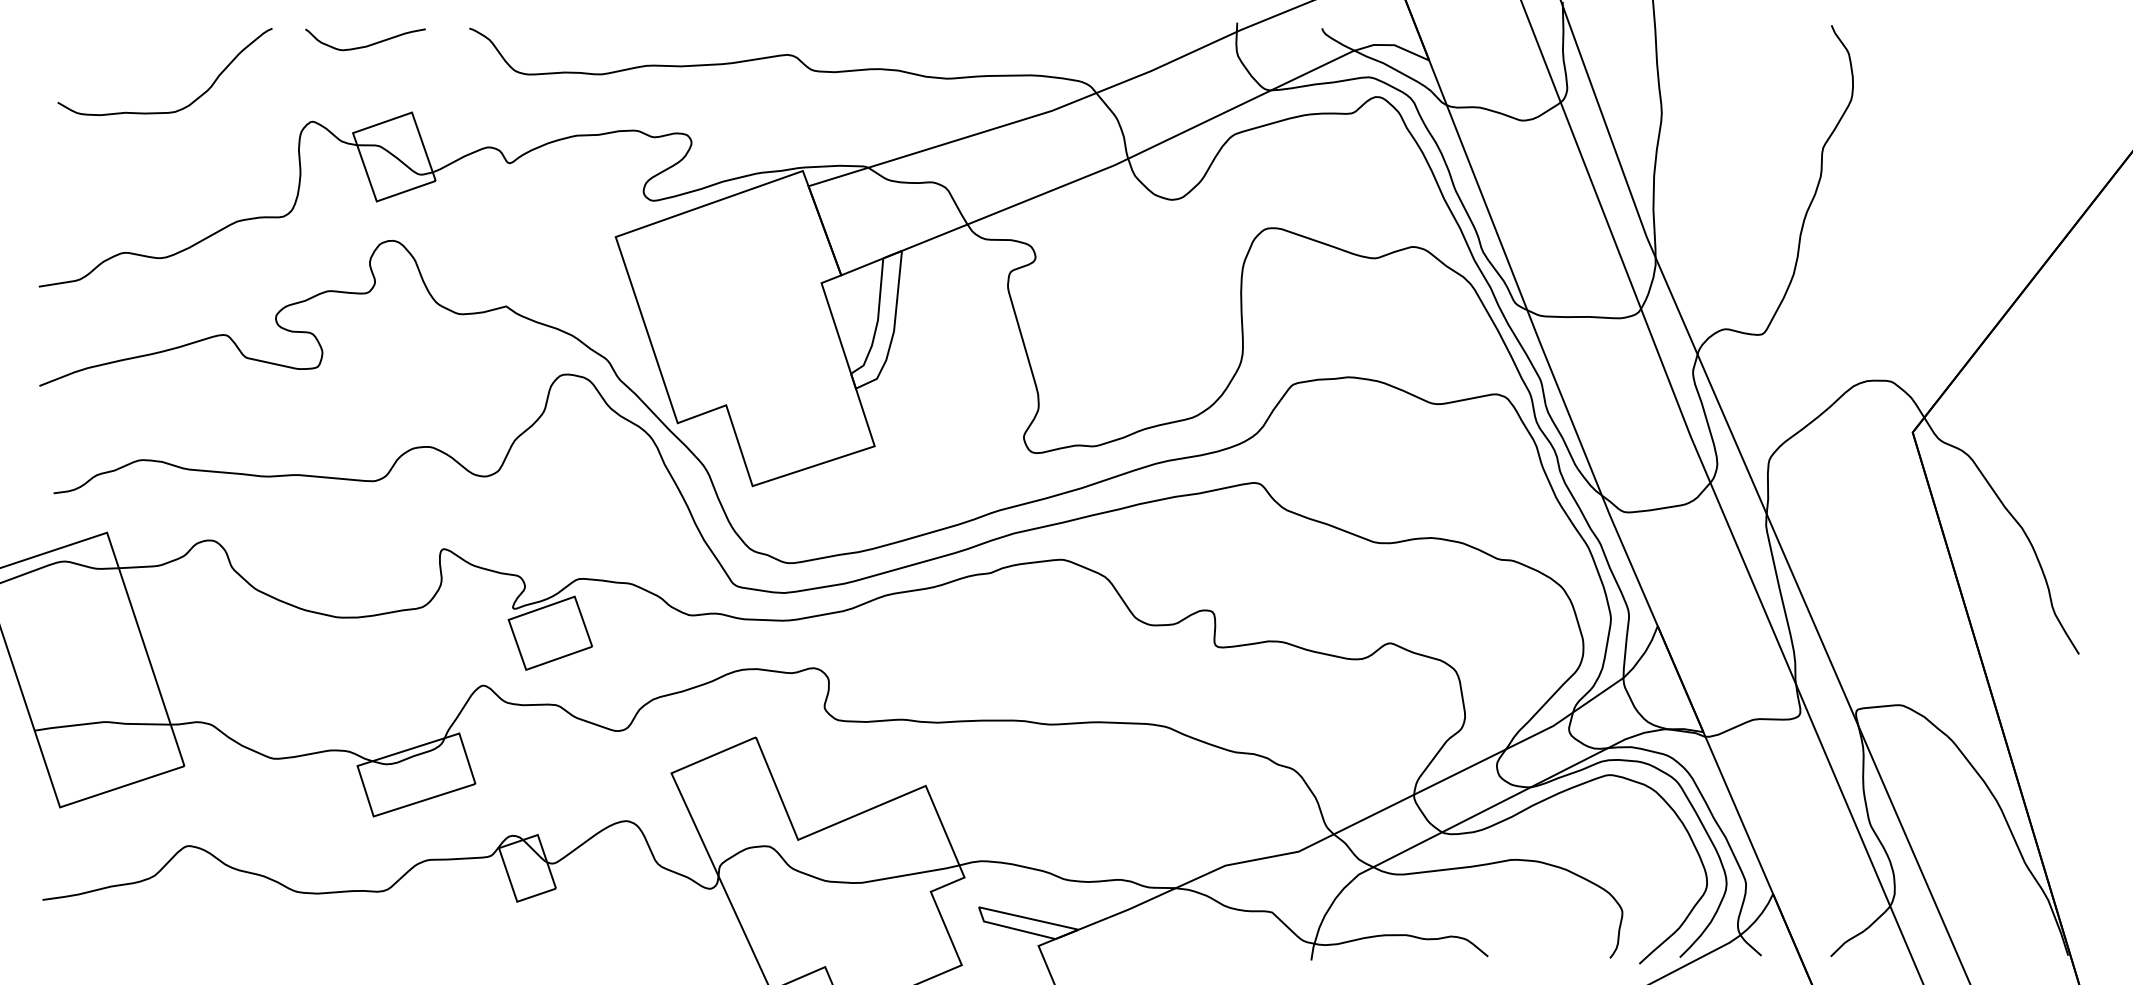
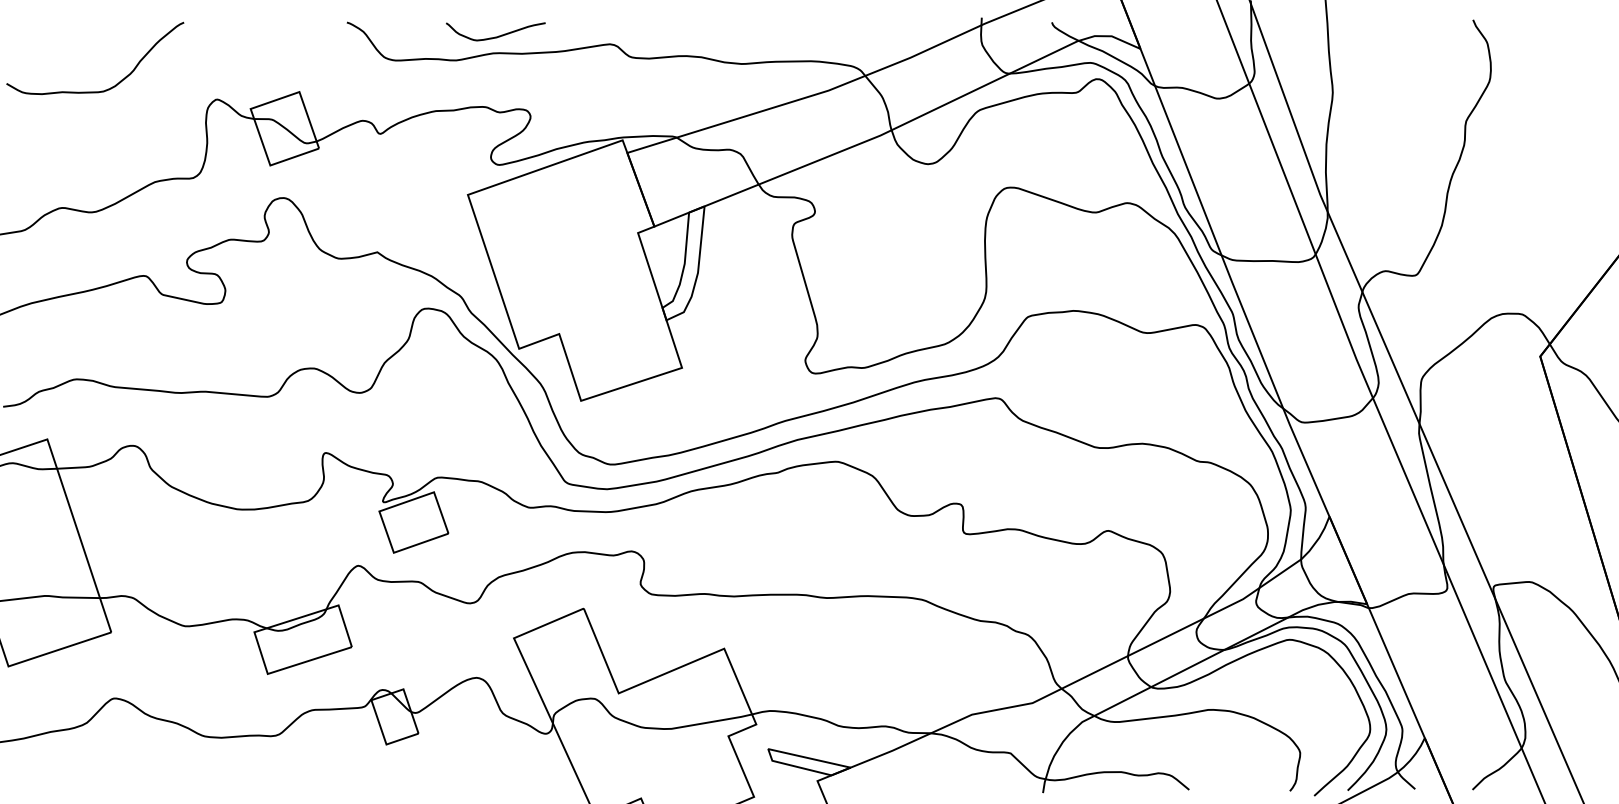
curve: (368, 44) -> (498, 35), moved

